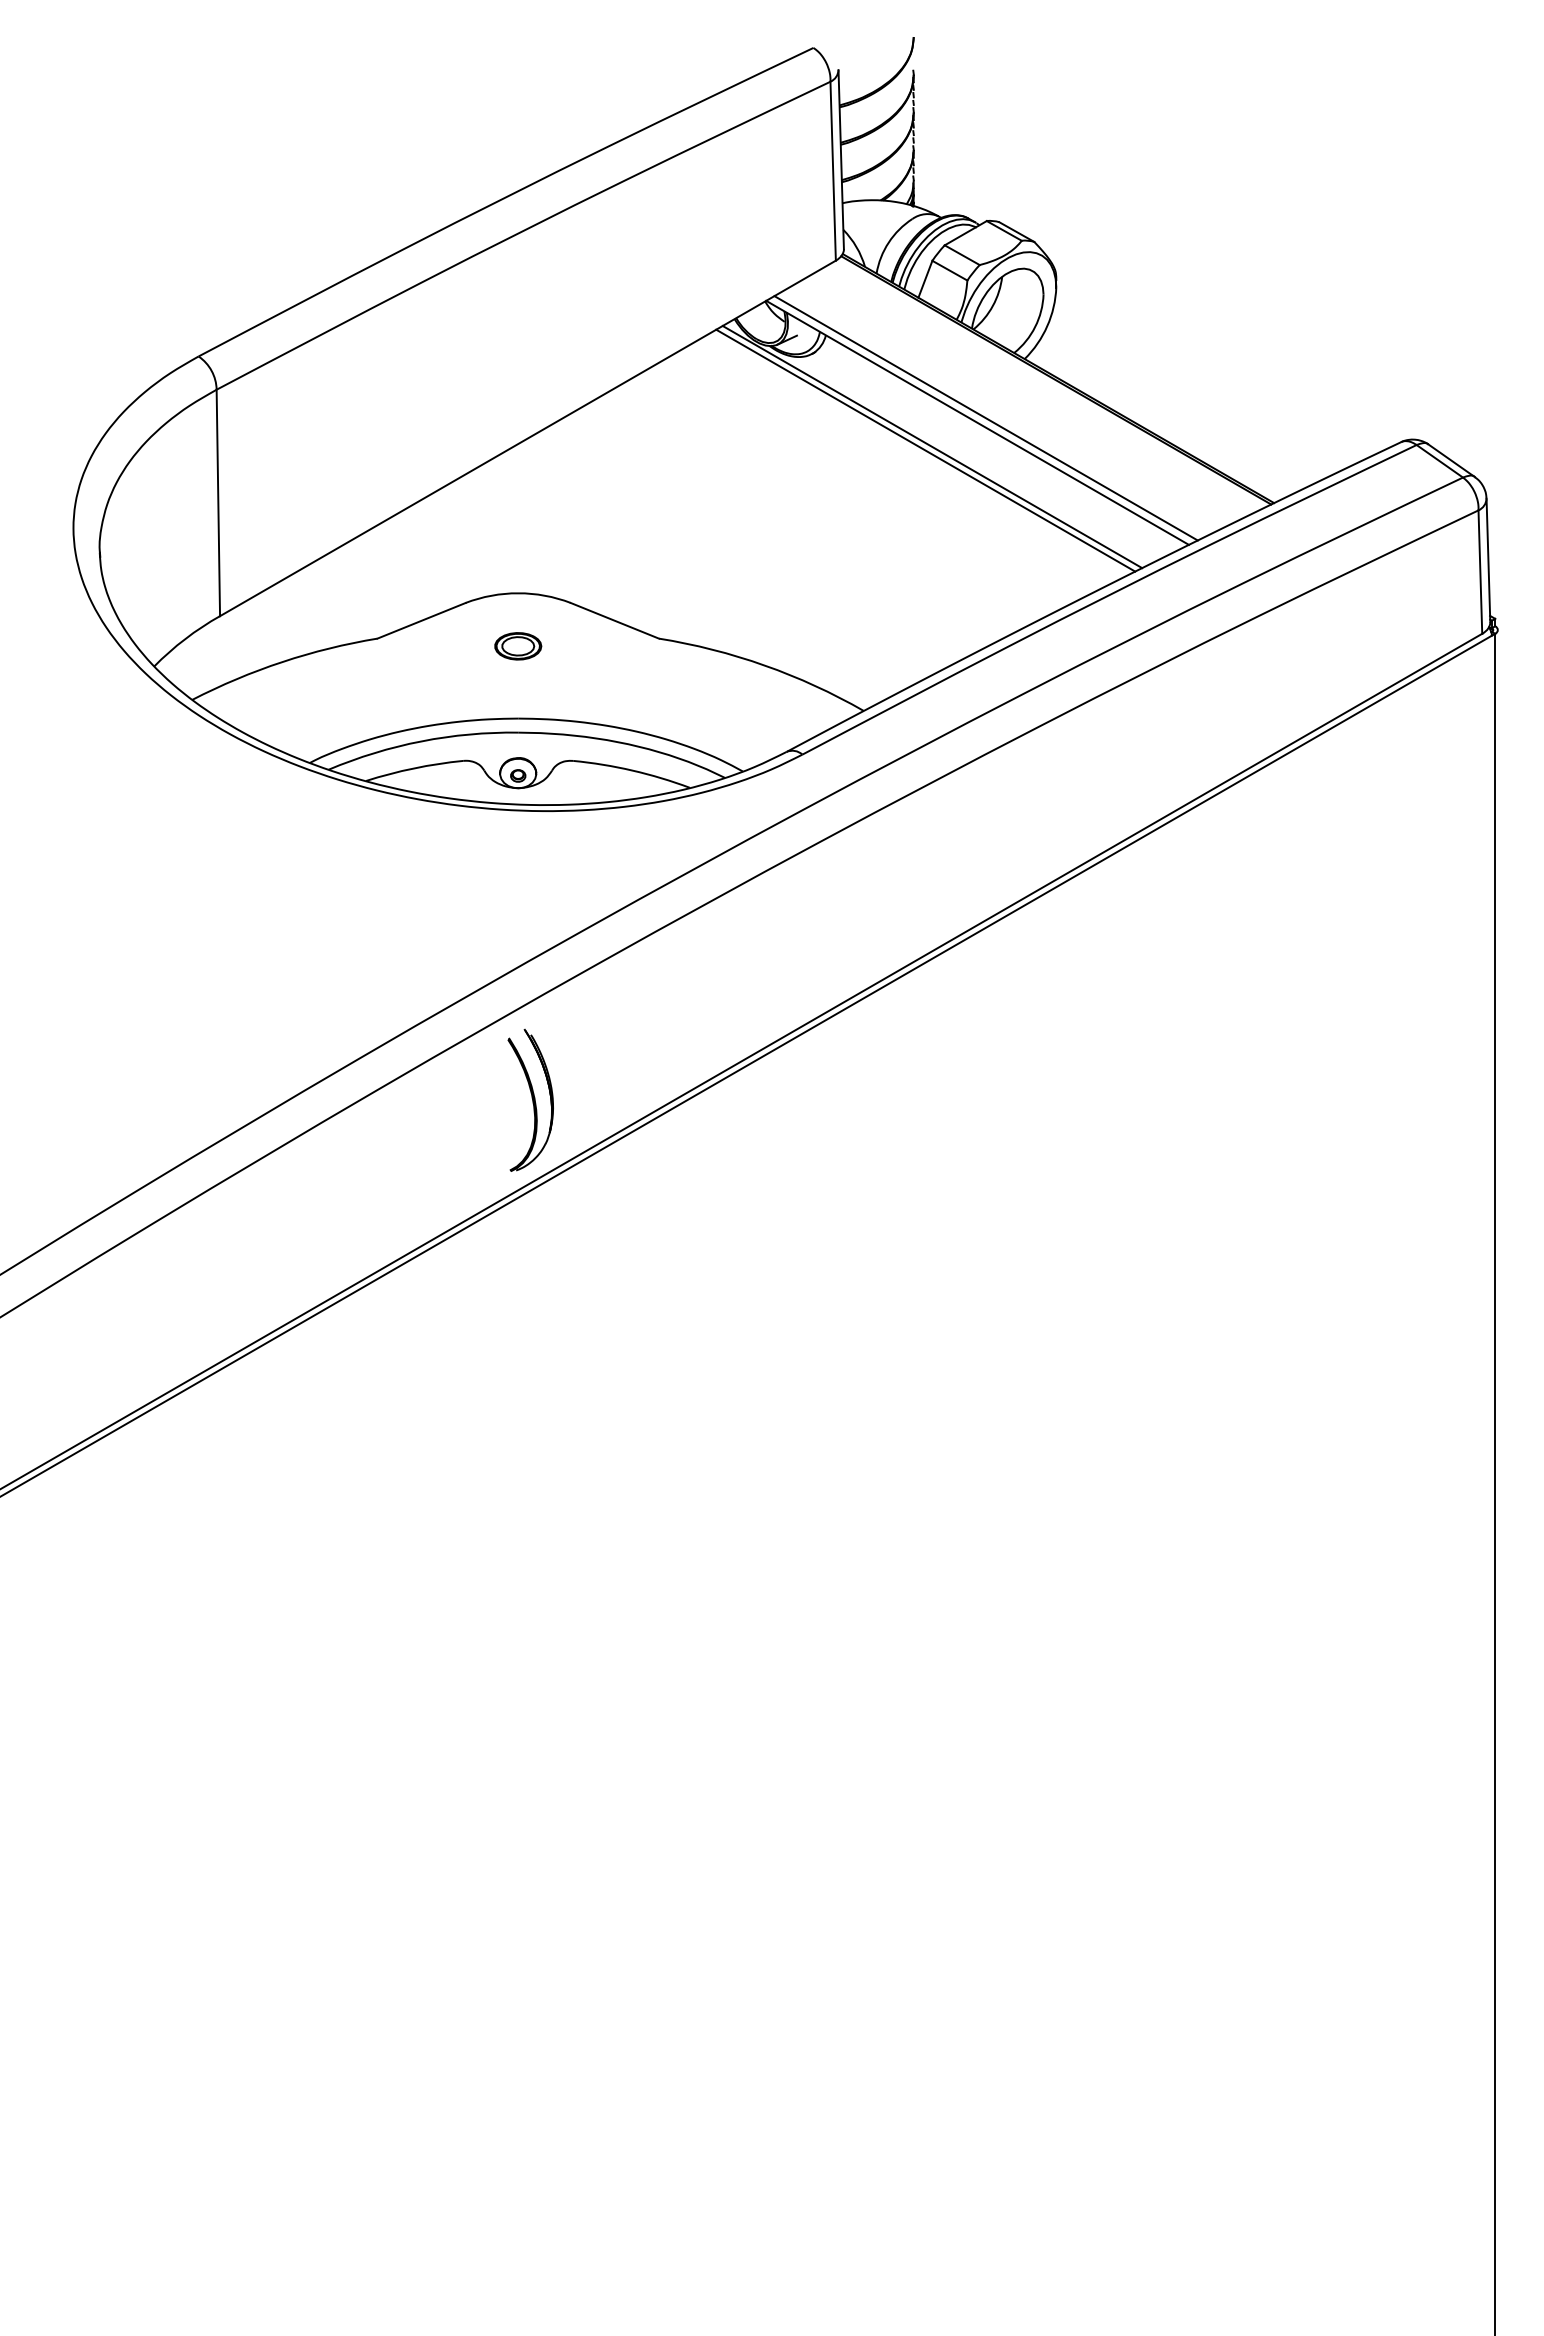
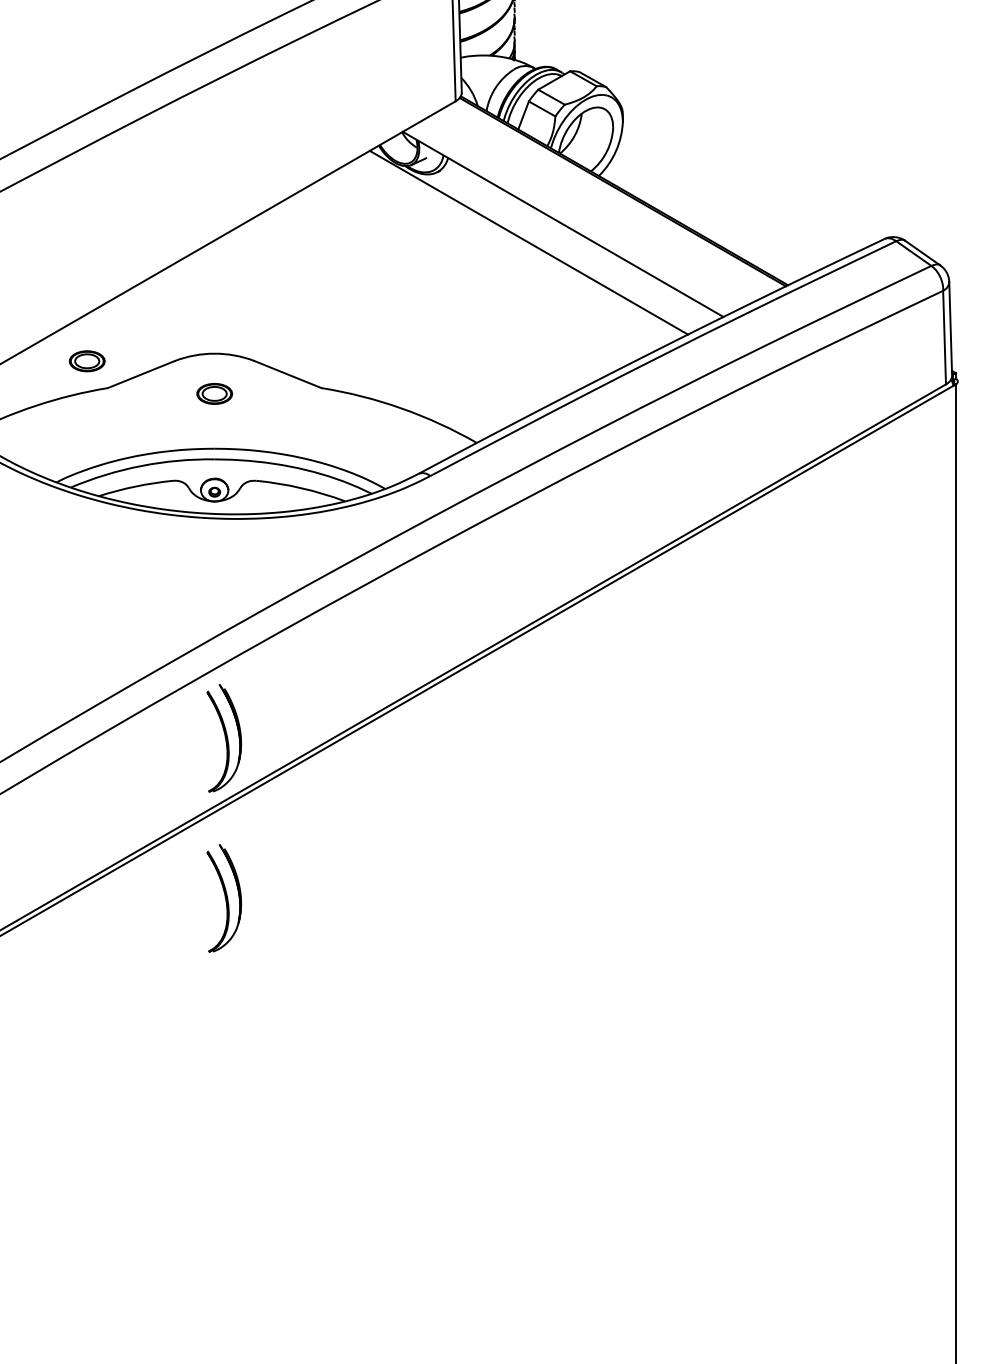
line: (985, 418) -> (569, 221), removed
line: (925, 450) -> (523, 245), removed
part: (350, 603) -> (87, 361), added
part: (530, 1310) -> (224, 897), added

